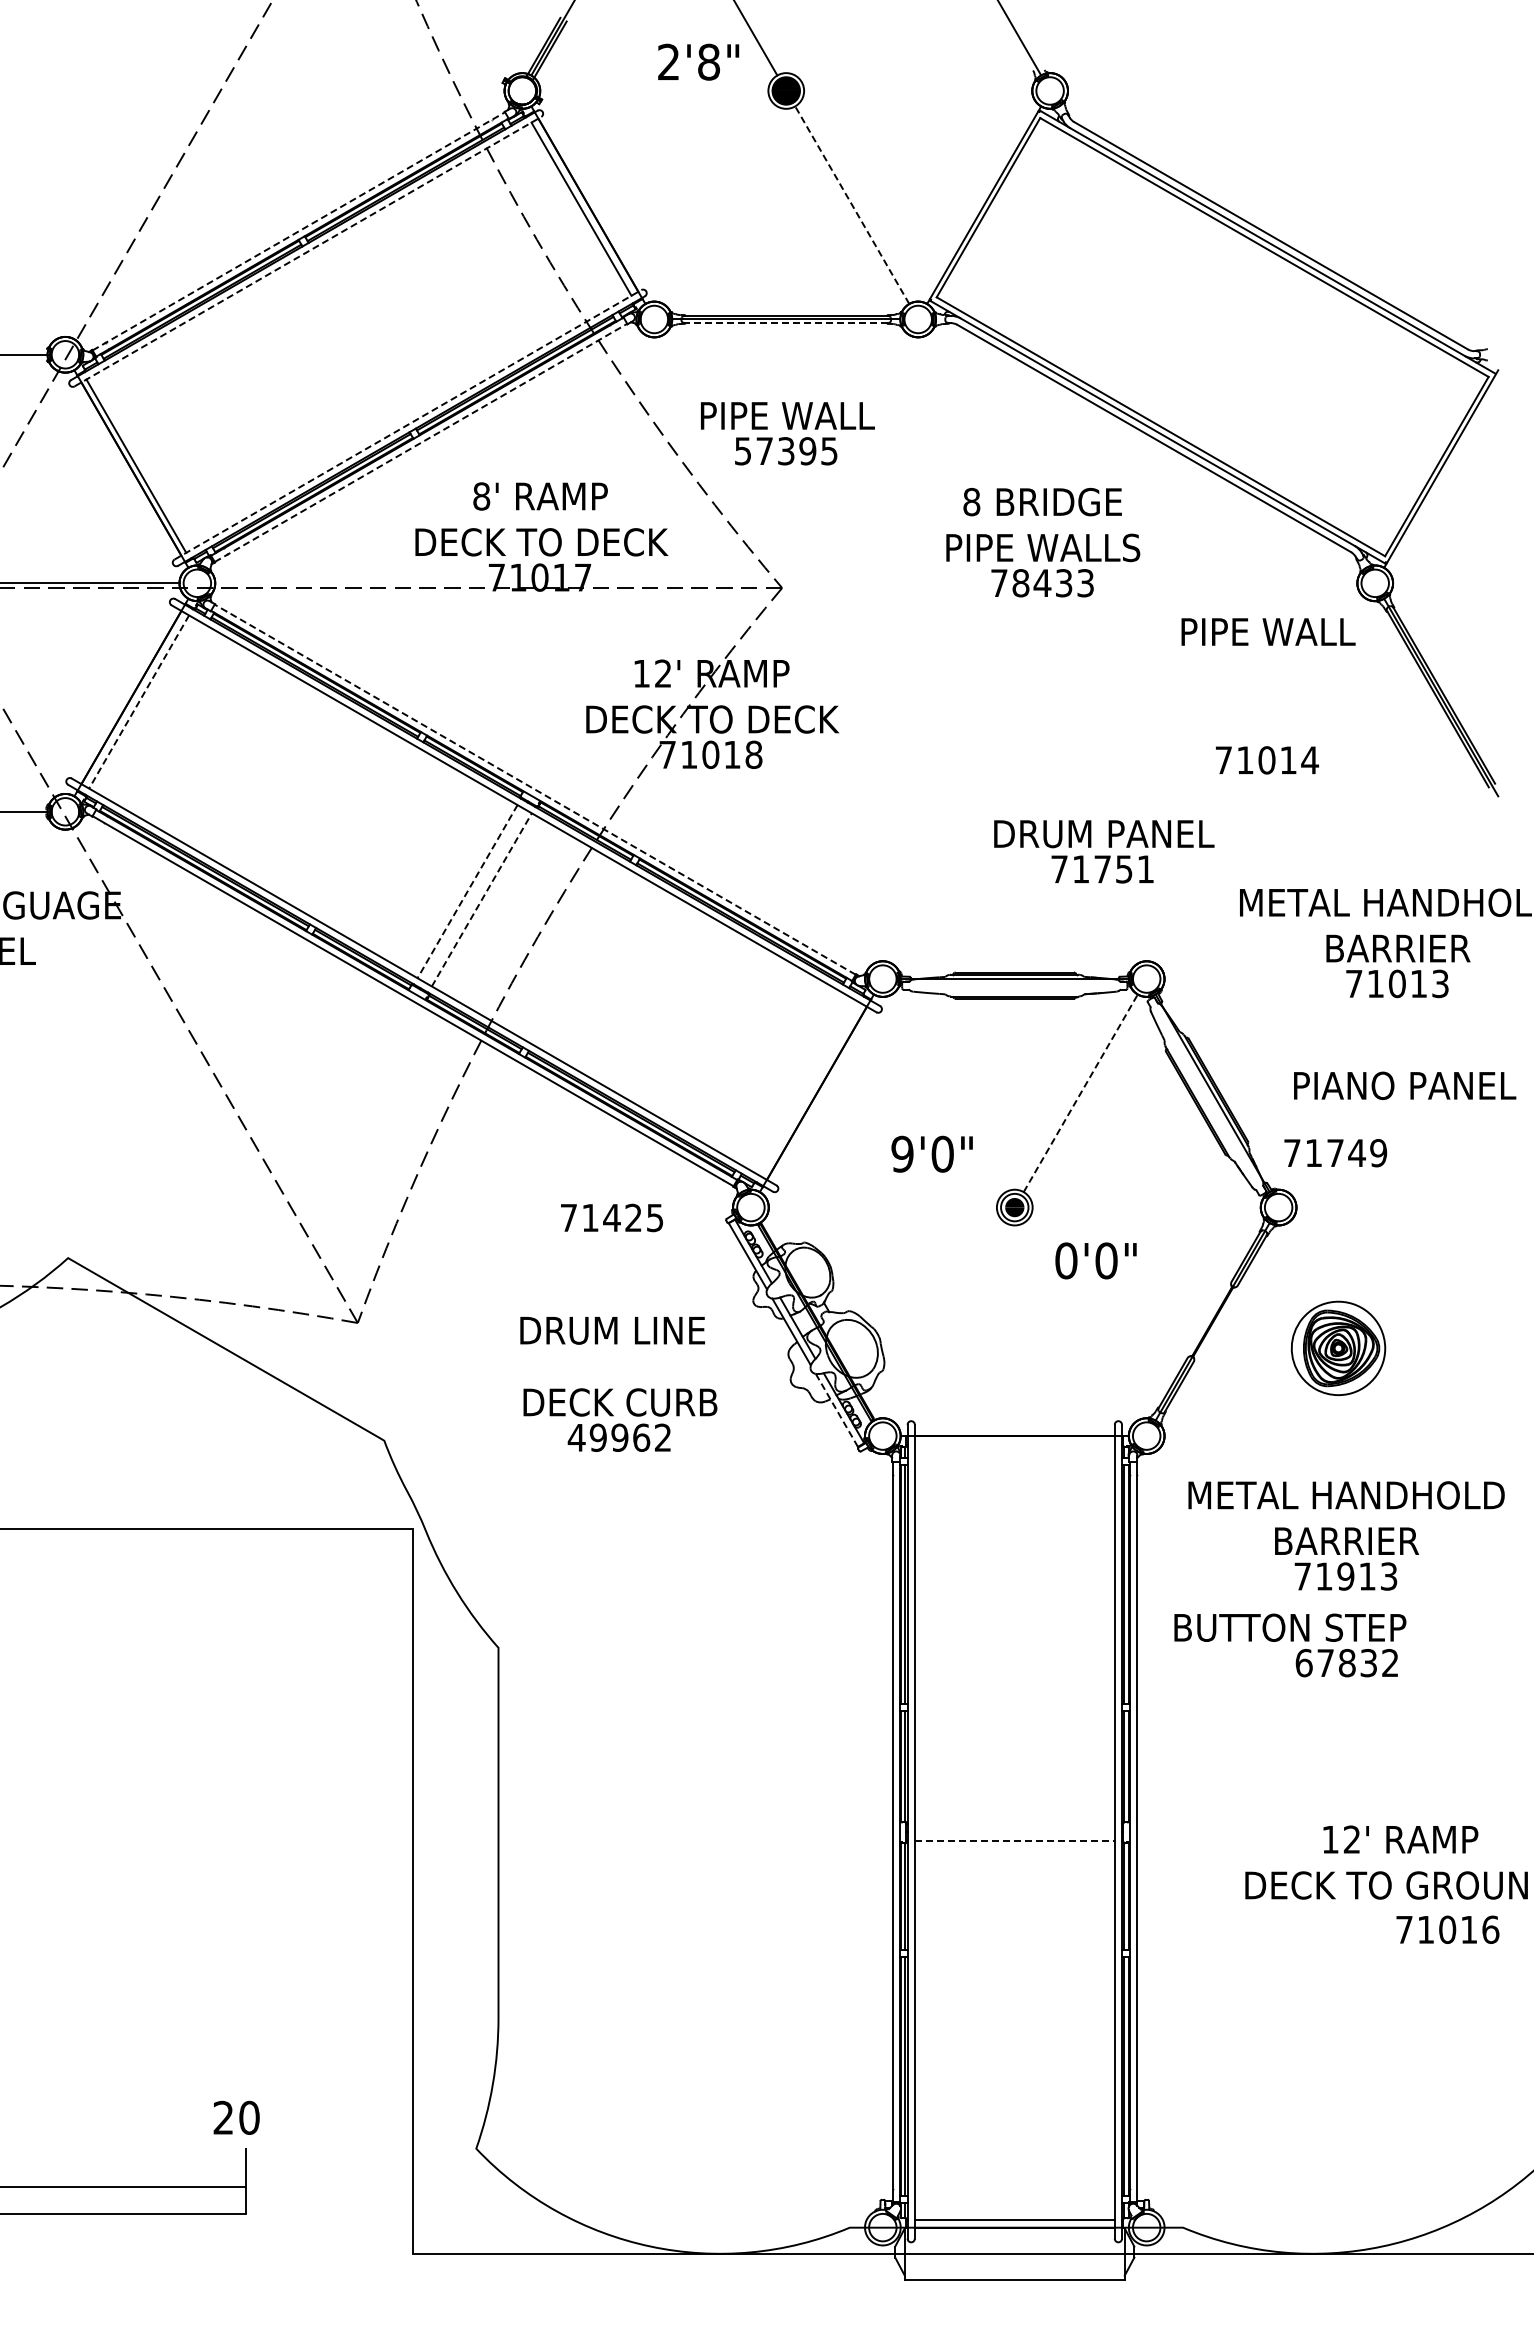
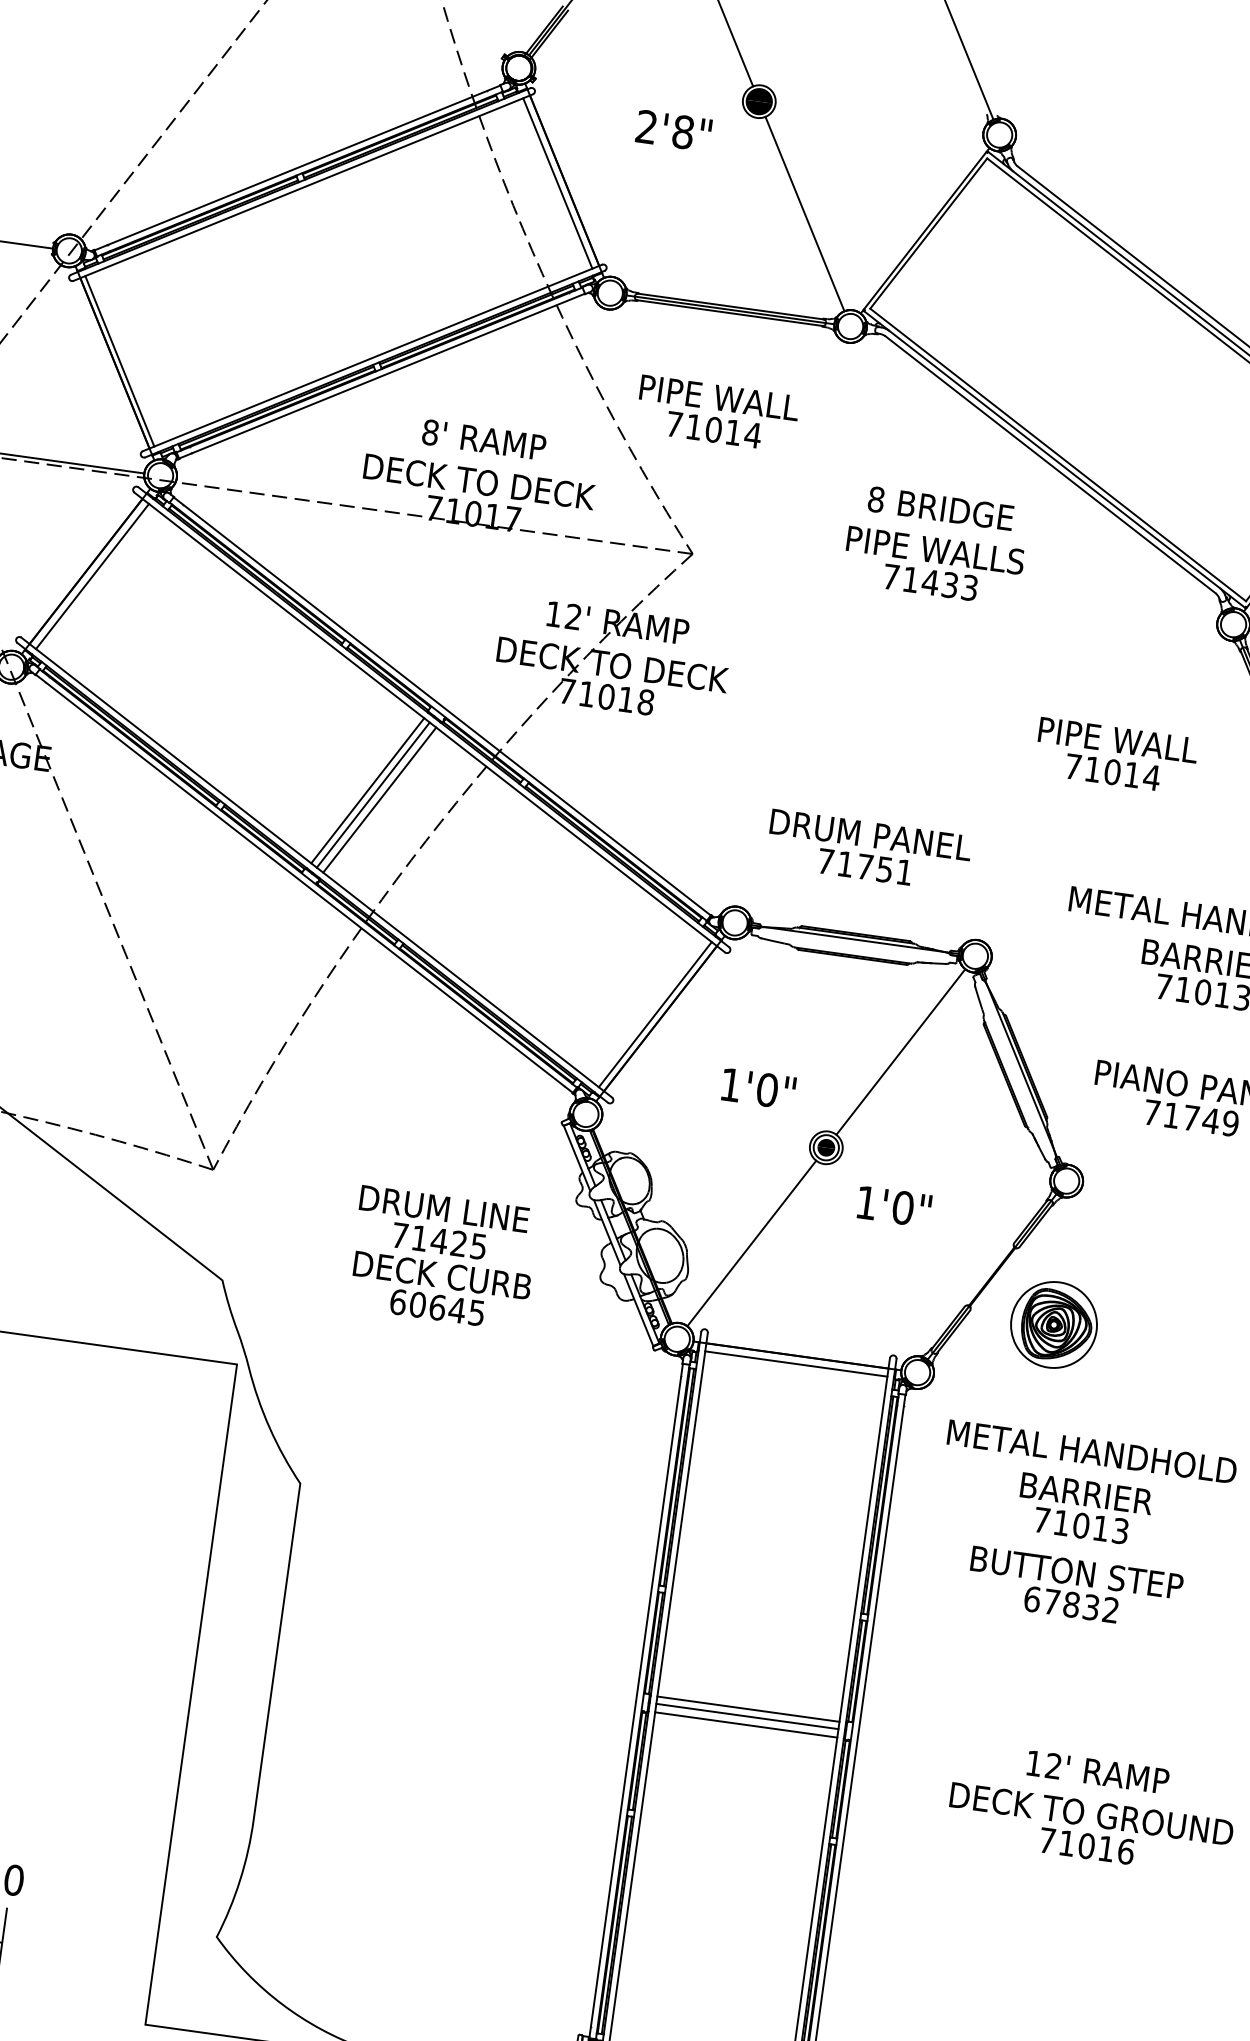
text: (698, 61) -> (673, 130), moved
line: (852, 204) -> (805, 213), dashed -> solid
line: (299, 231) -> (298, 168), dashed -> solid
line: (308, 251) -> (303, 187), dashed -> solid
line: (786, 323) -> (730, 313), dashed -> solid
line: (408, 424) -> (373, 357), dashed -> solid
line: (421, 442) -> (382, 375), dashed -> solid
text: (786, 451) -> (713, 430), 57395 -> 71014
text: (1020, 583) -> (910, 579), 78433 -> 71433
text: (1268, 631) -> (1118, 739), moved
line: (139, 701) -> (92, 576), dashed -> solid
line: (534, 789) -> (441, 706), dashed -> solid
text: (1104, 851) -> (869, 850), moved
line: (467, 891) -> (367, 790), dashed -> solid
line: (474, 895) -> (373, 795), added
line: (481, 899) -> (379, 799), dashed -> solid
line: (810, 1089) -> (655, 1014), added
line: (1081, 1092) -> (901, 1051), dashed -> solid
text: (902, 1153) -> (730, 1084), 9'0" -> 1'0"
text: (1335, 1153) -> (1191, 1118), moved
text: (611, 1217) -> (438, 1240), moved
text: (1066, 1260) -> (866, 1202), 0'0" -> 1'0"
line: (948, 1321) -> (751, 1243), added
part: (1338, 1347) -> (1054, 1324), moved
line: (836, 1409) -> (638, 1309), dashed -> solid
text: (618, 1437) -> (436, 1307), 49962 -> 60645
line: (1014, 1444) -> (796, 1363), added
text: (1345, 1576) -> (1080, 1525), 71913 -> 71013
text: (1290, 1627) -> (1077, 1572), moved
line: (1014, 1823) -> (748, 1708), added
line: (1014, 1831) -> (747, 1716), added
line: (1014, 1841) -> (745, 1725), dashed -> solid
text: (1447, 1929) -> (1086, 1845), moved

